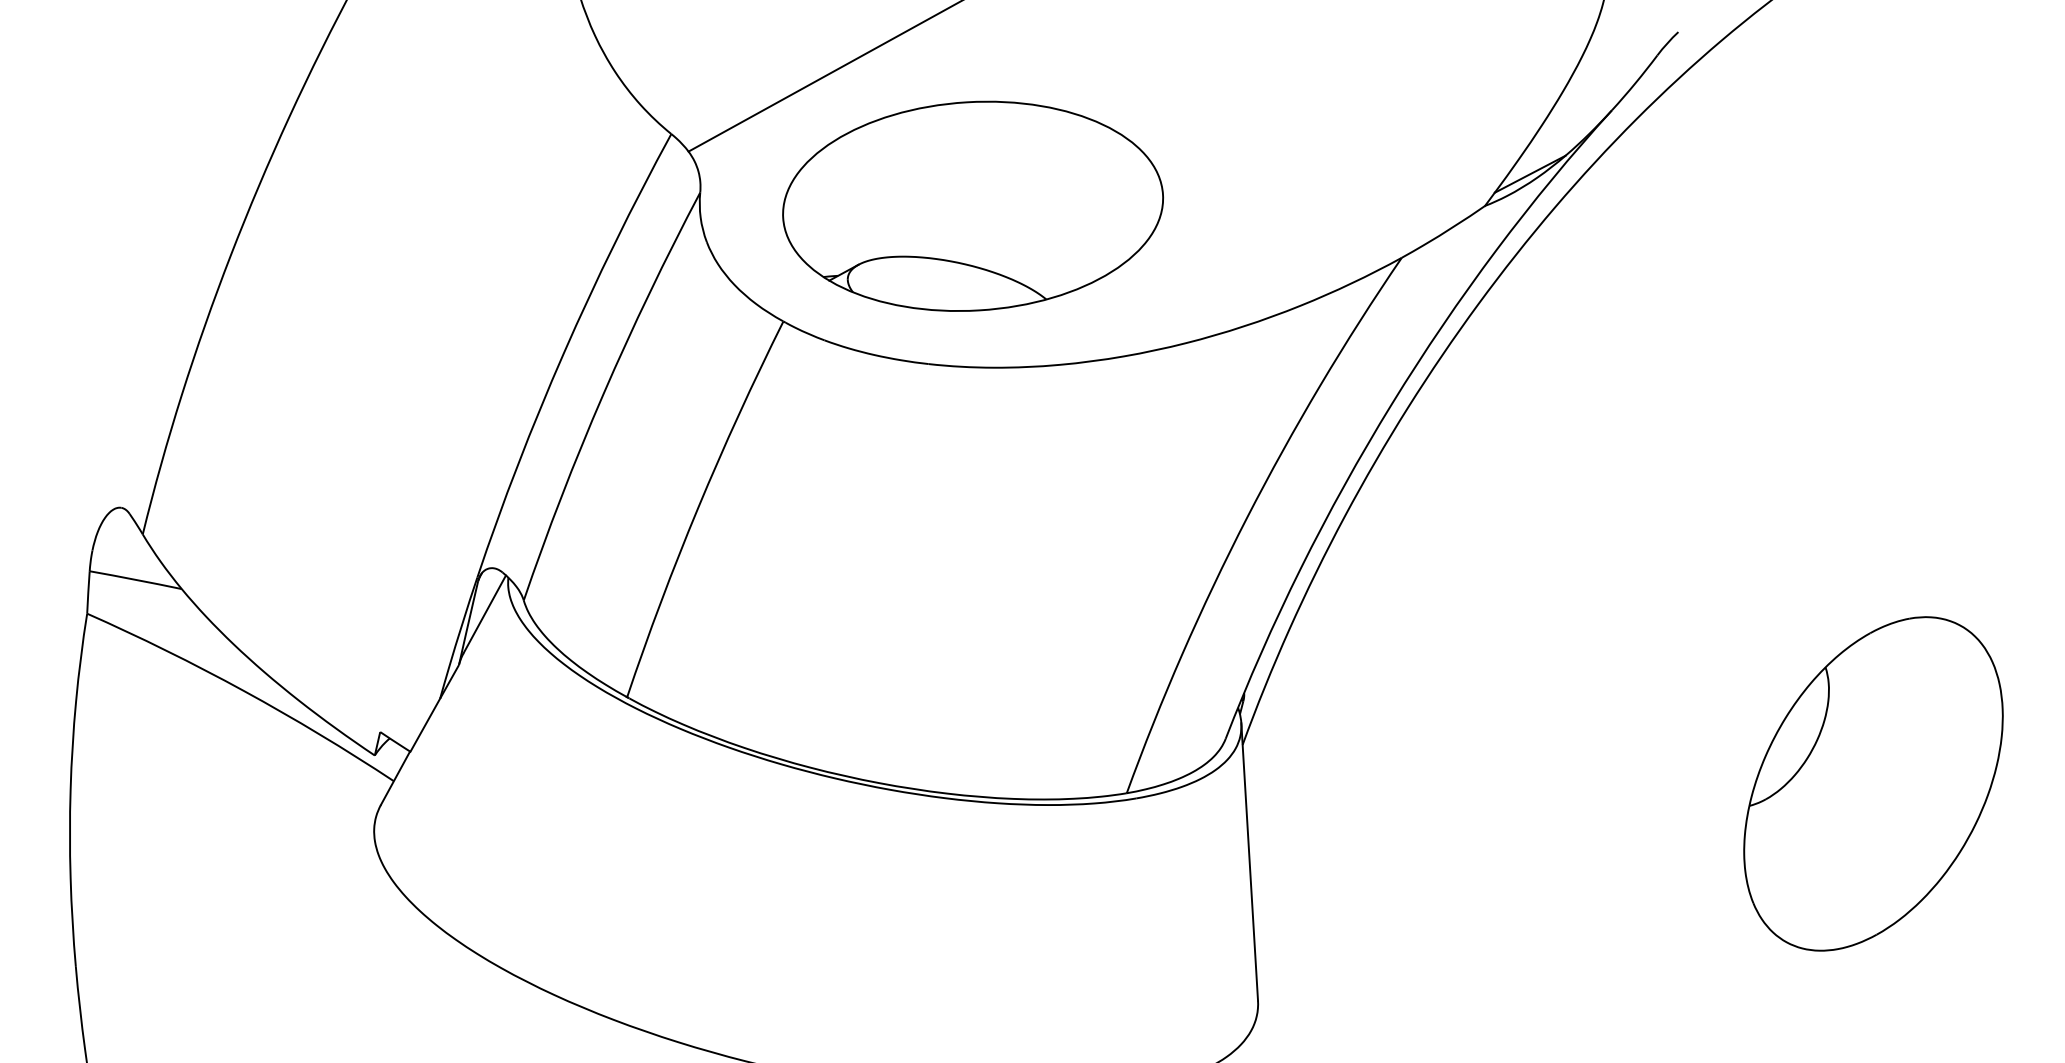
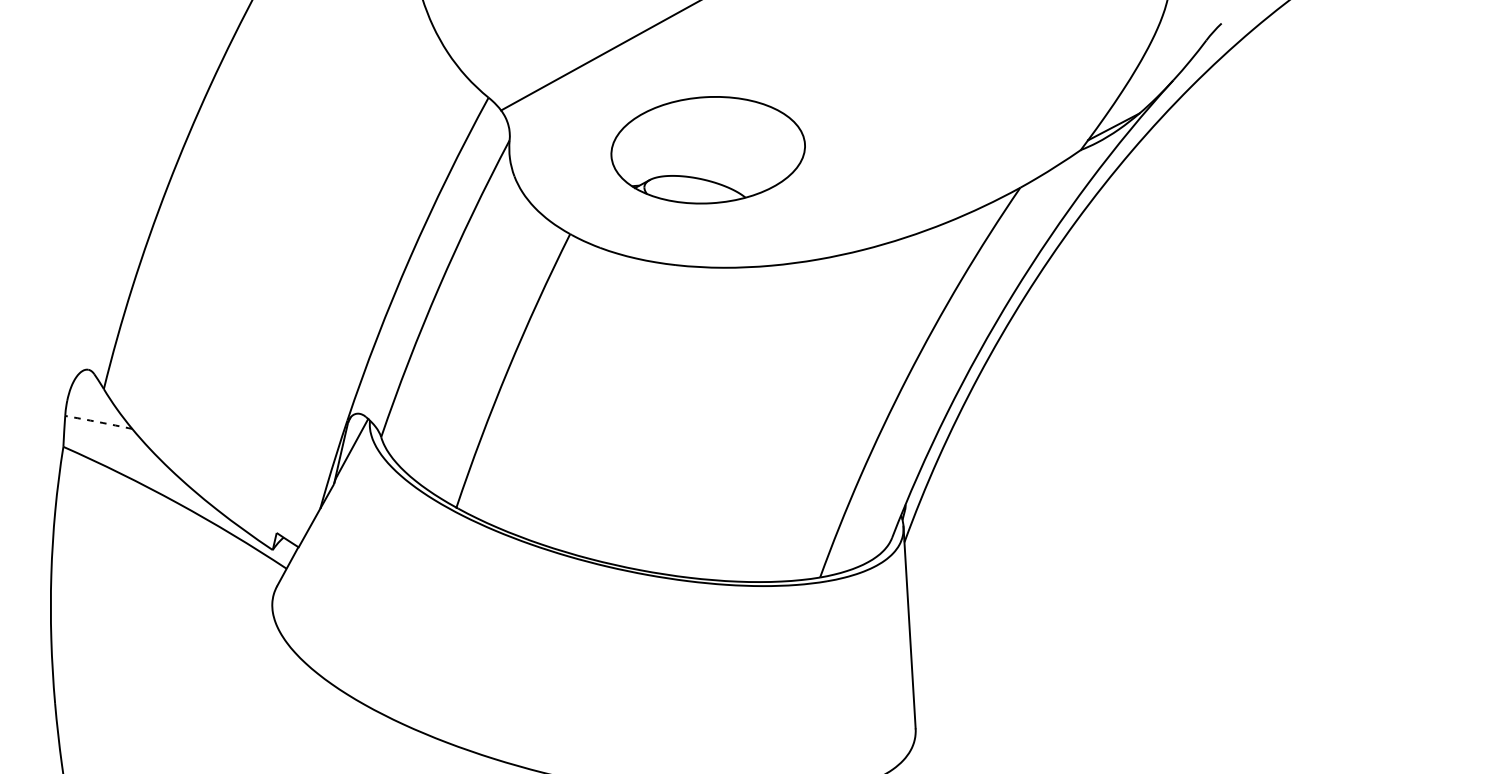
part: (972, 205) -> (707, 149), size x0.7
arc: (135, 579) -> (98, 421), solid -> dashed
part: (1873, 783) -> (1363, 570), removed

